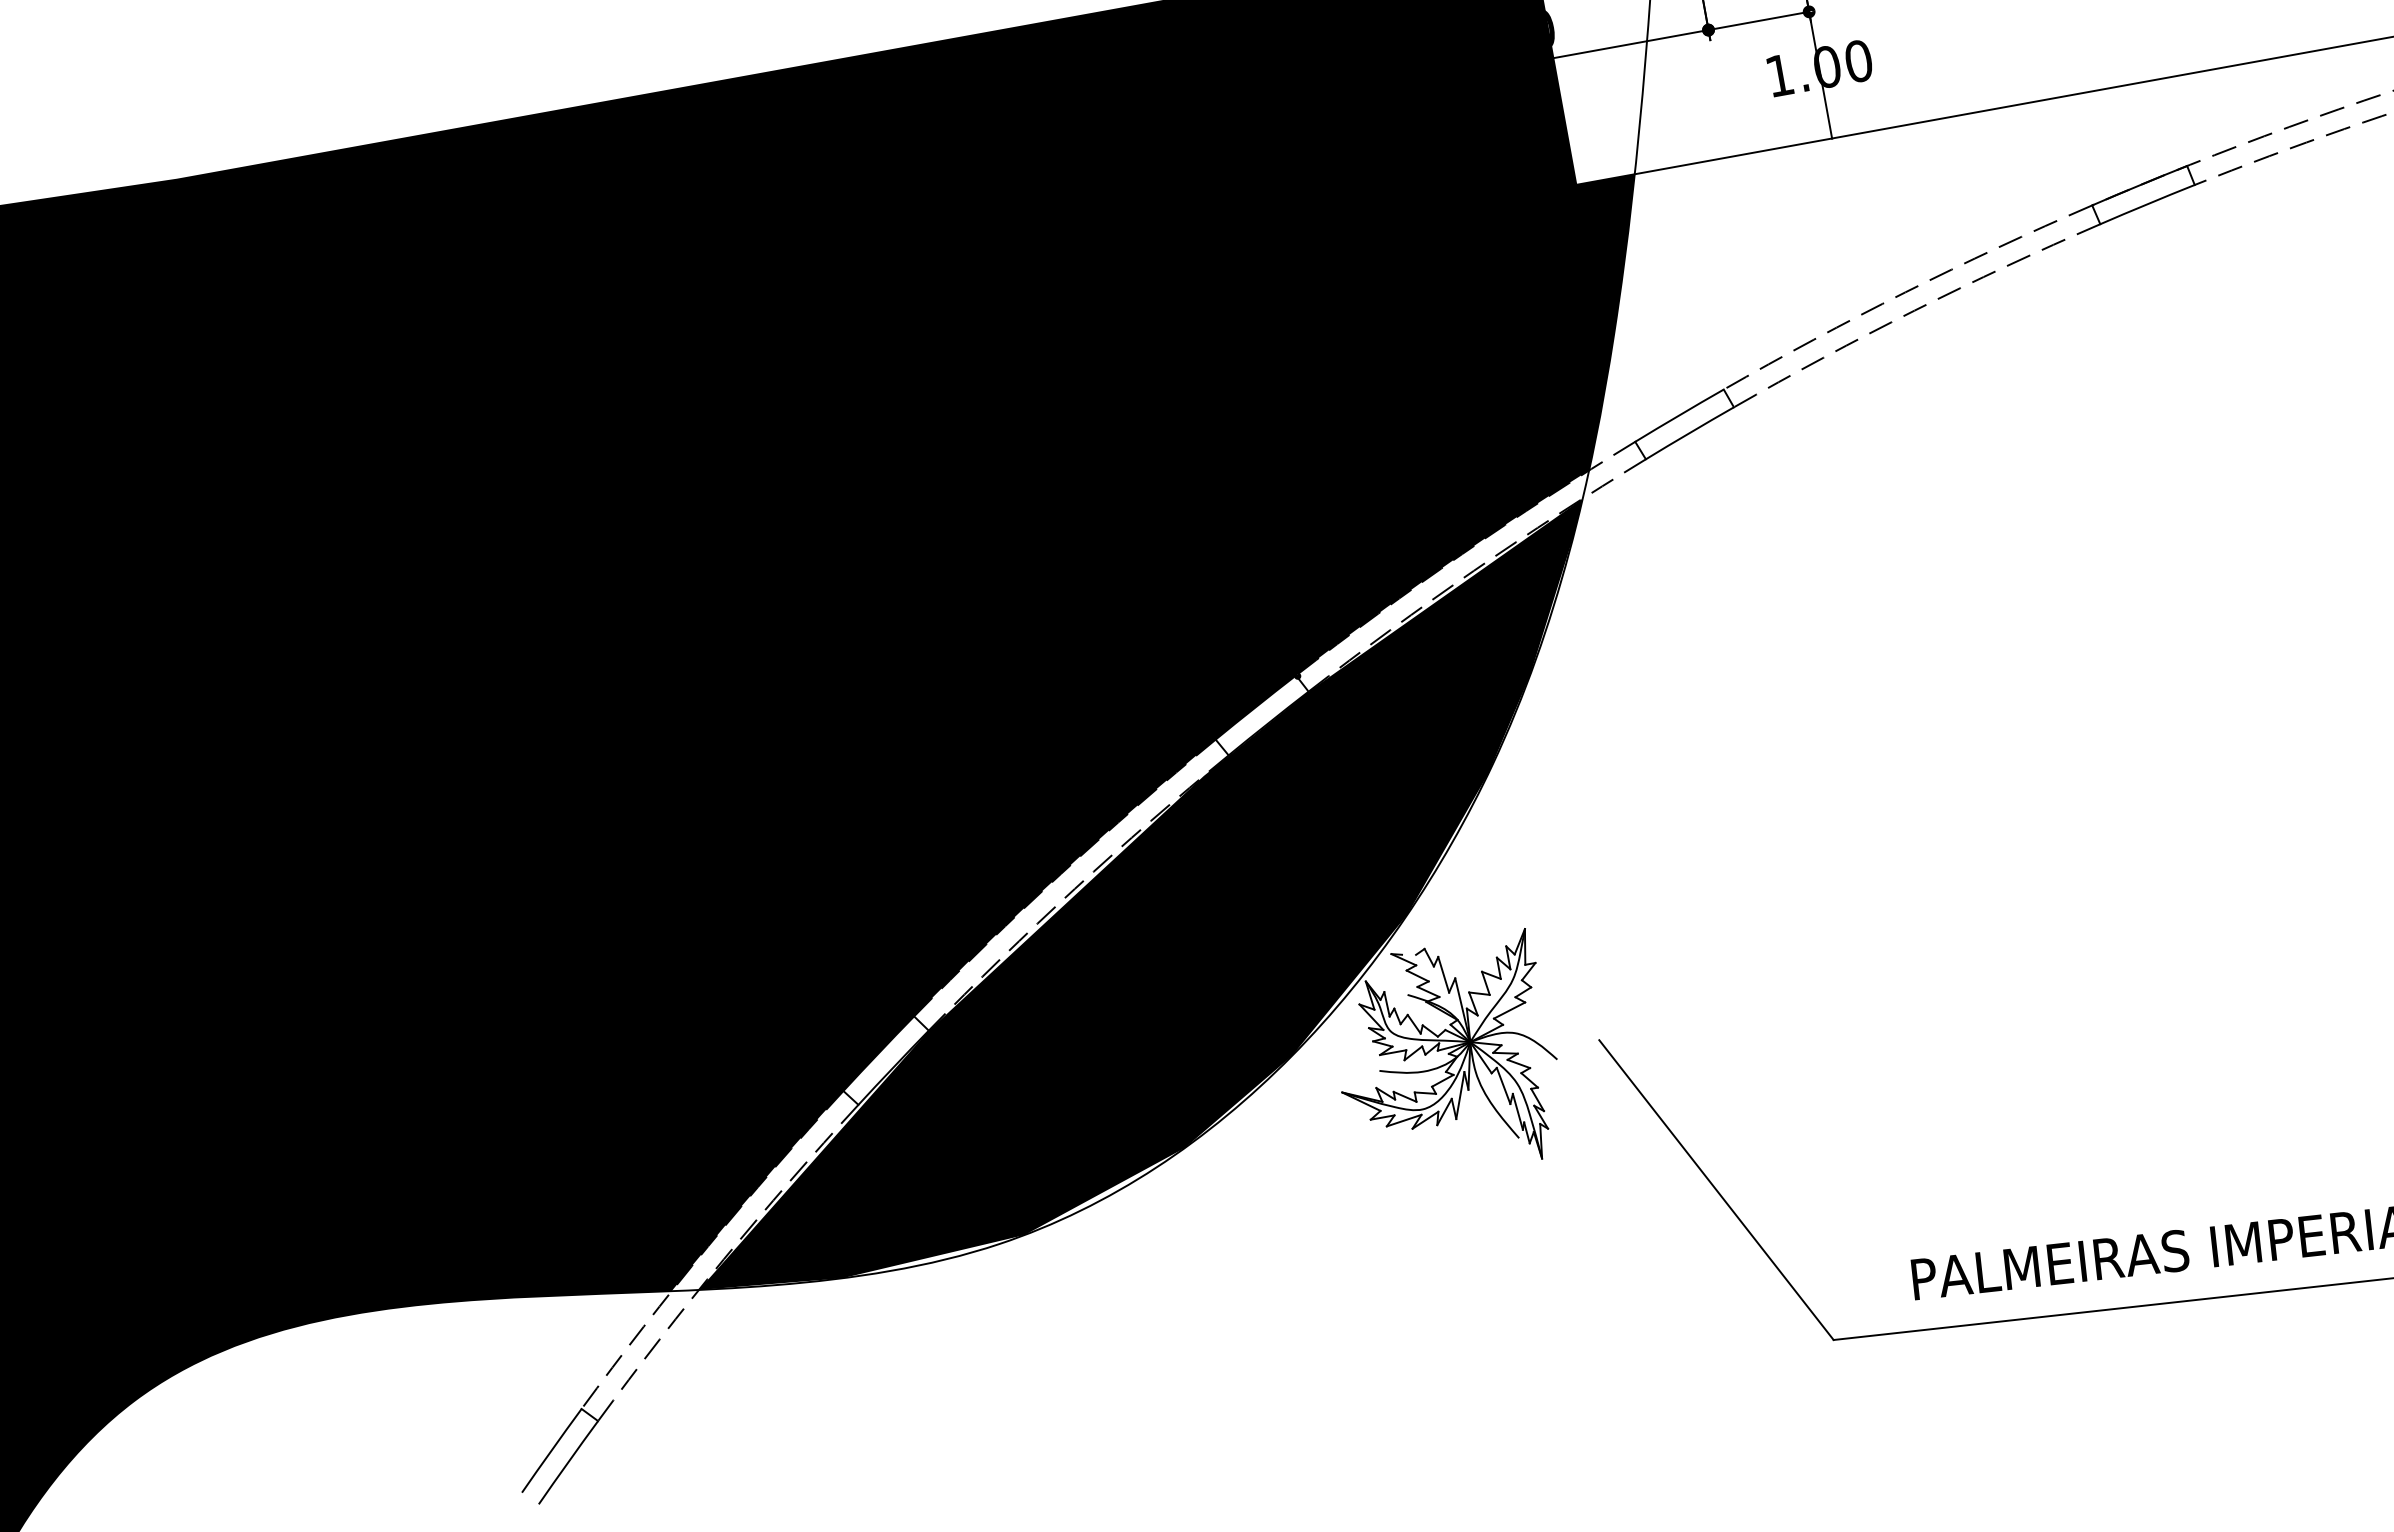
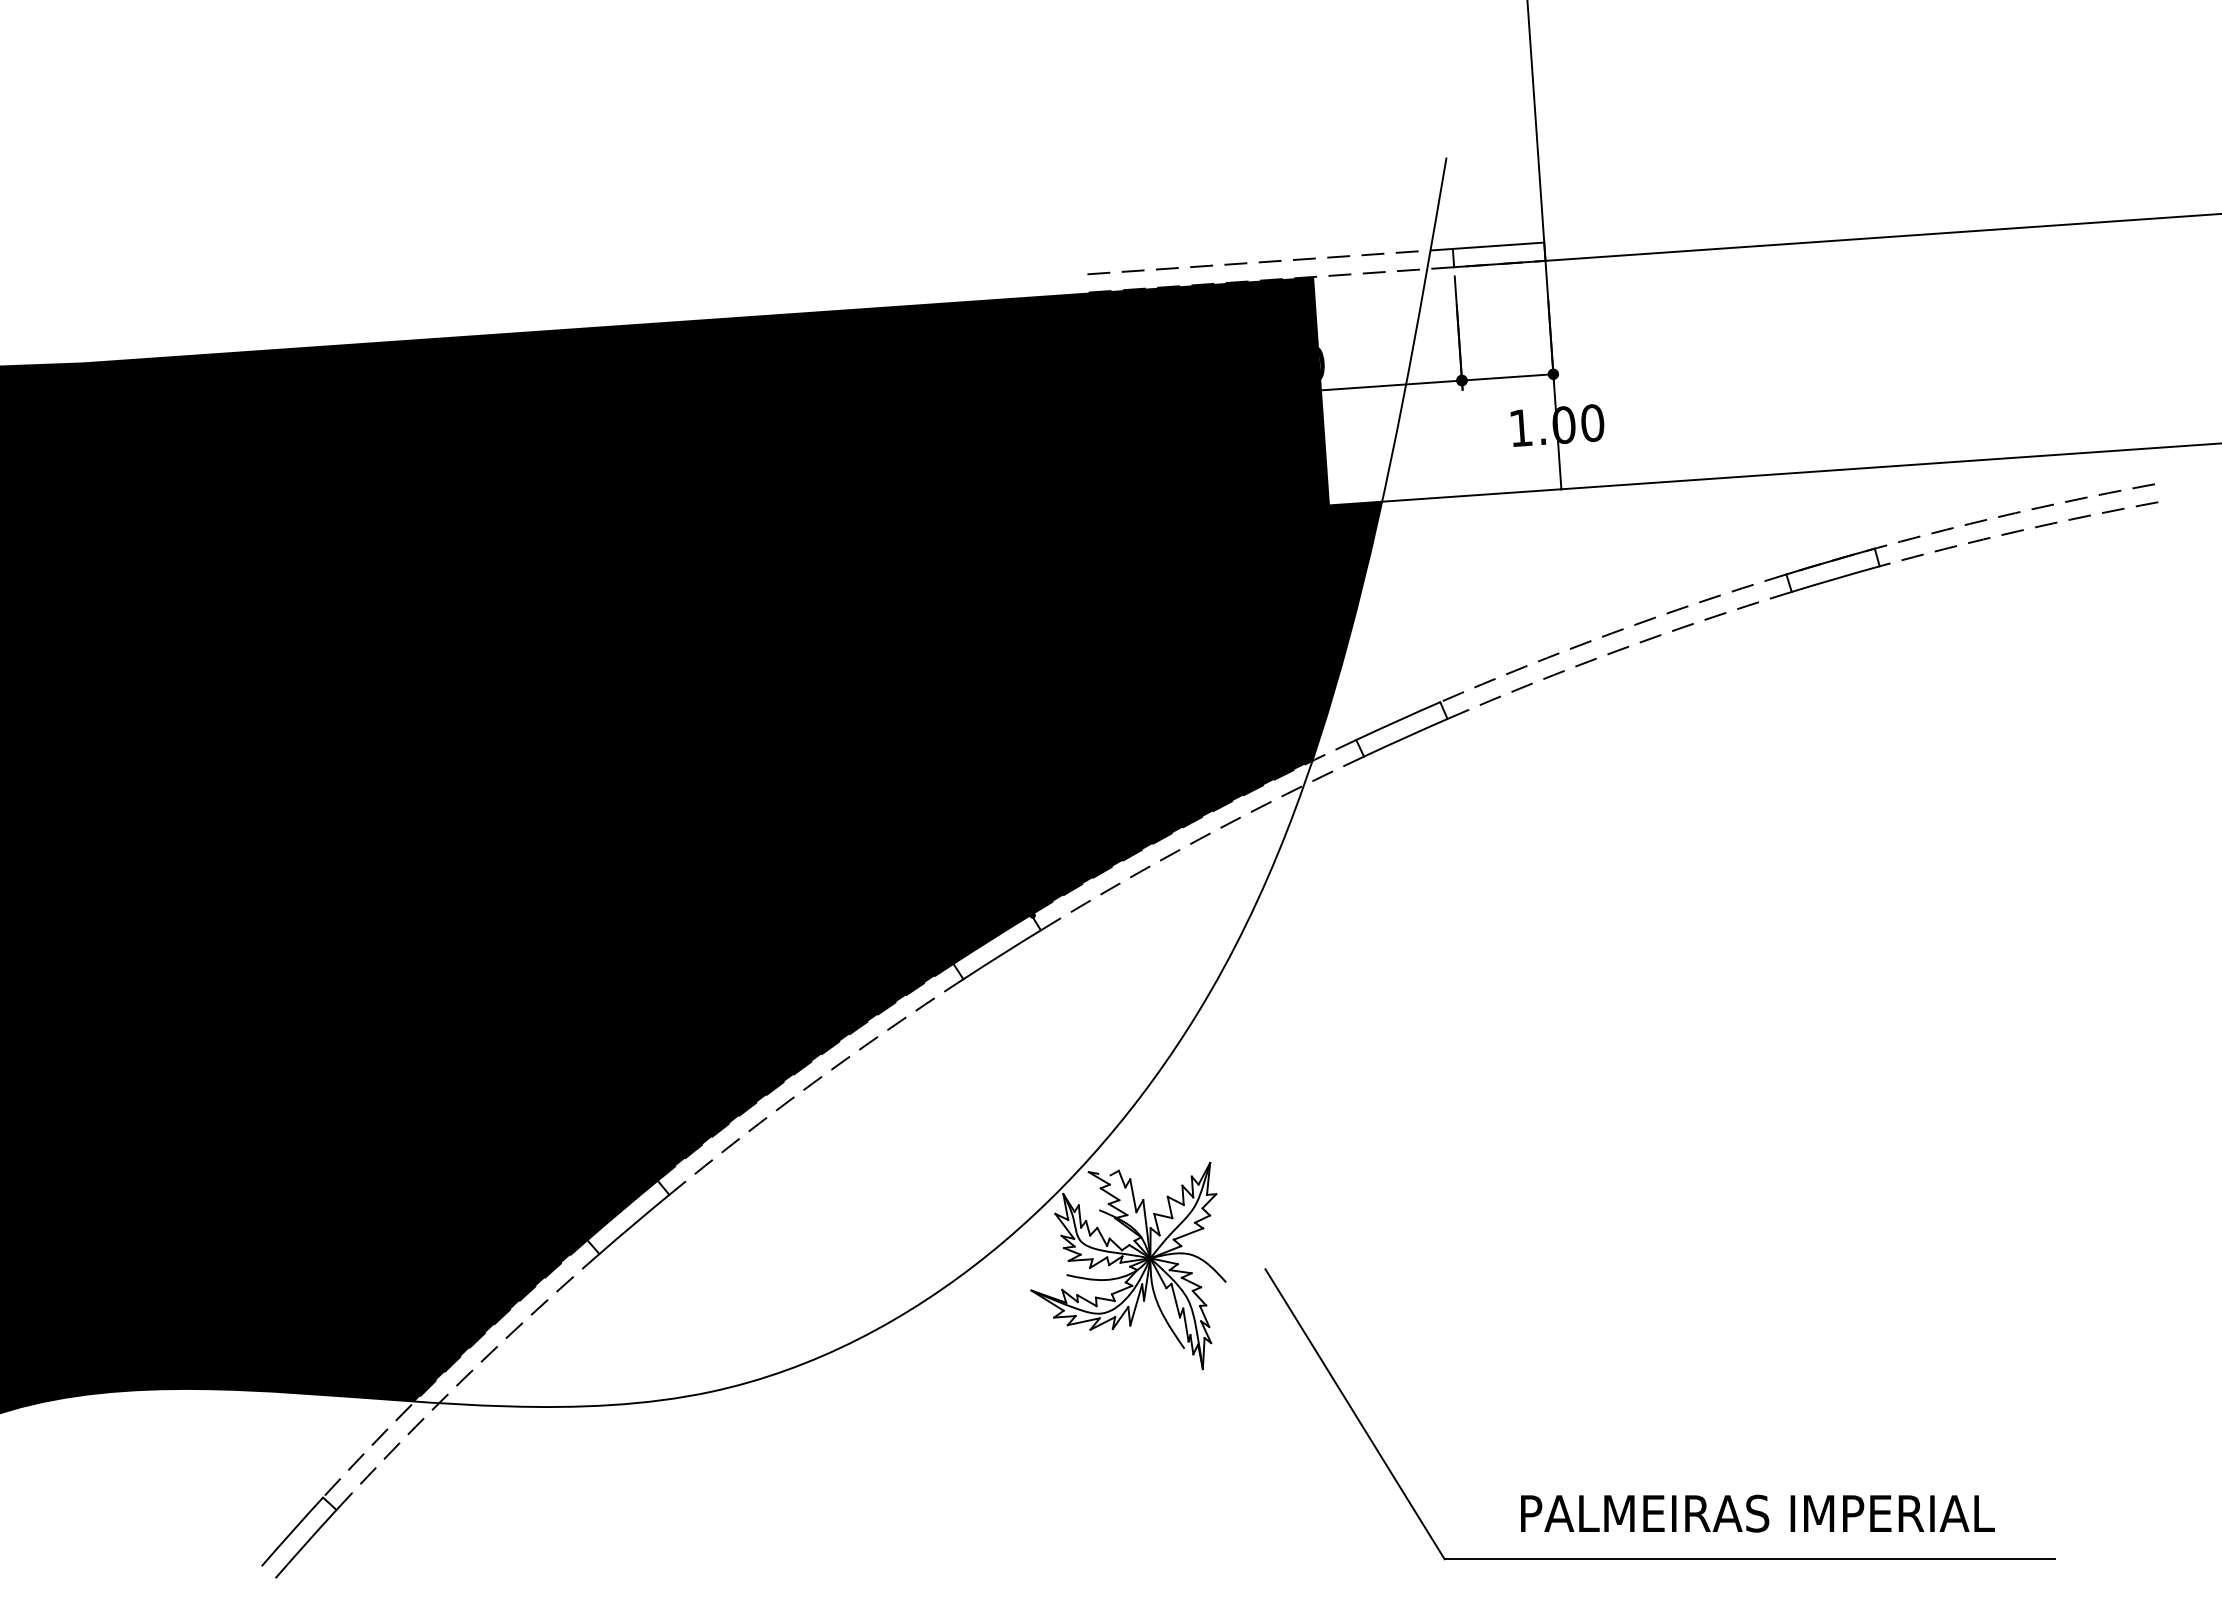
fill: (1140, 895) -> (871, 1095), removed

